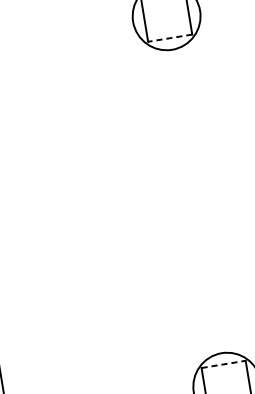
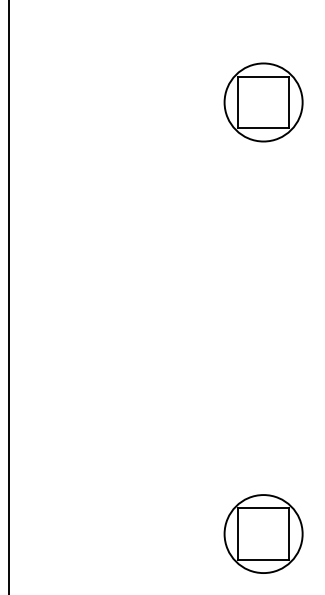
line: (170, 37) -> (263, 127), dashed -> solid
line: (223, 364) -> (263, 508), dashed -> solid

